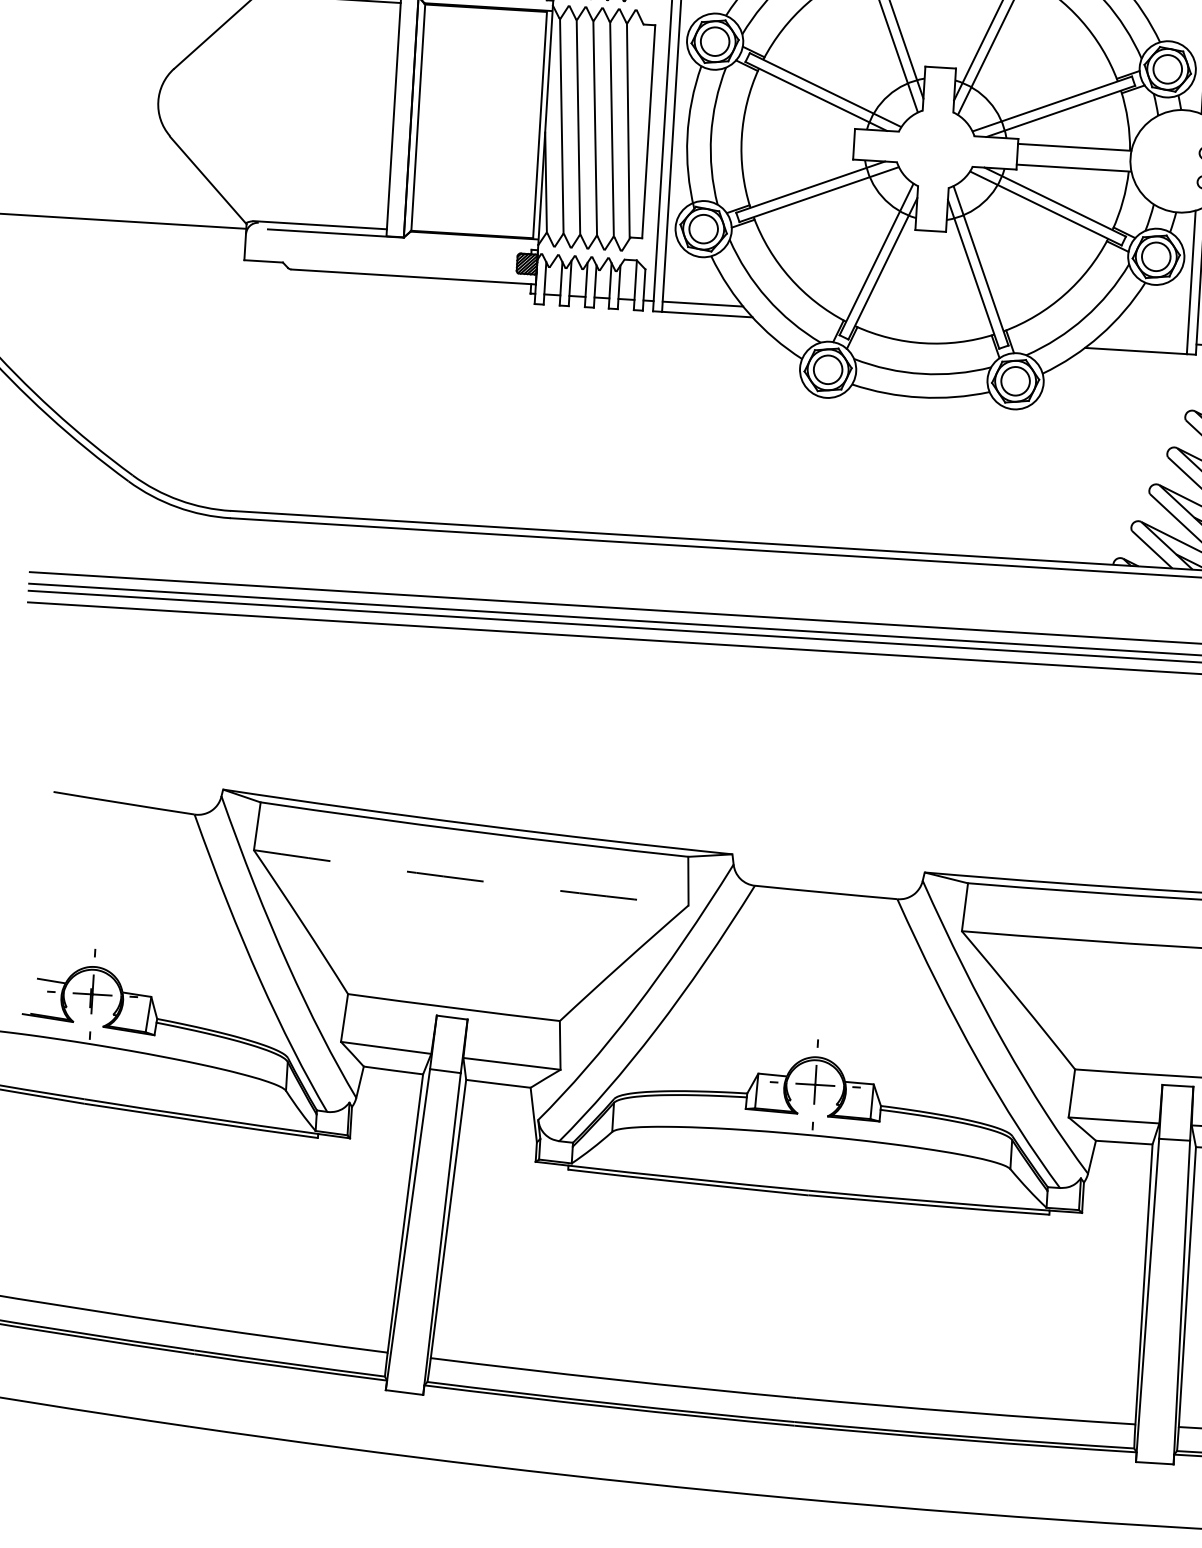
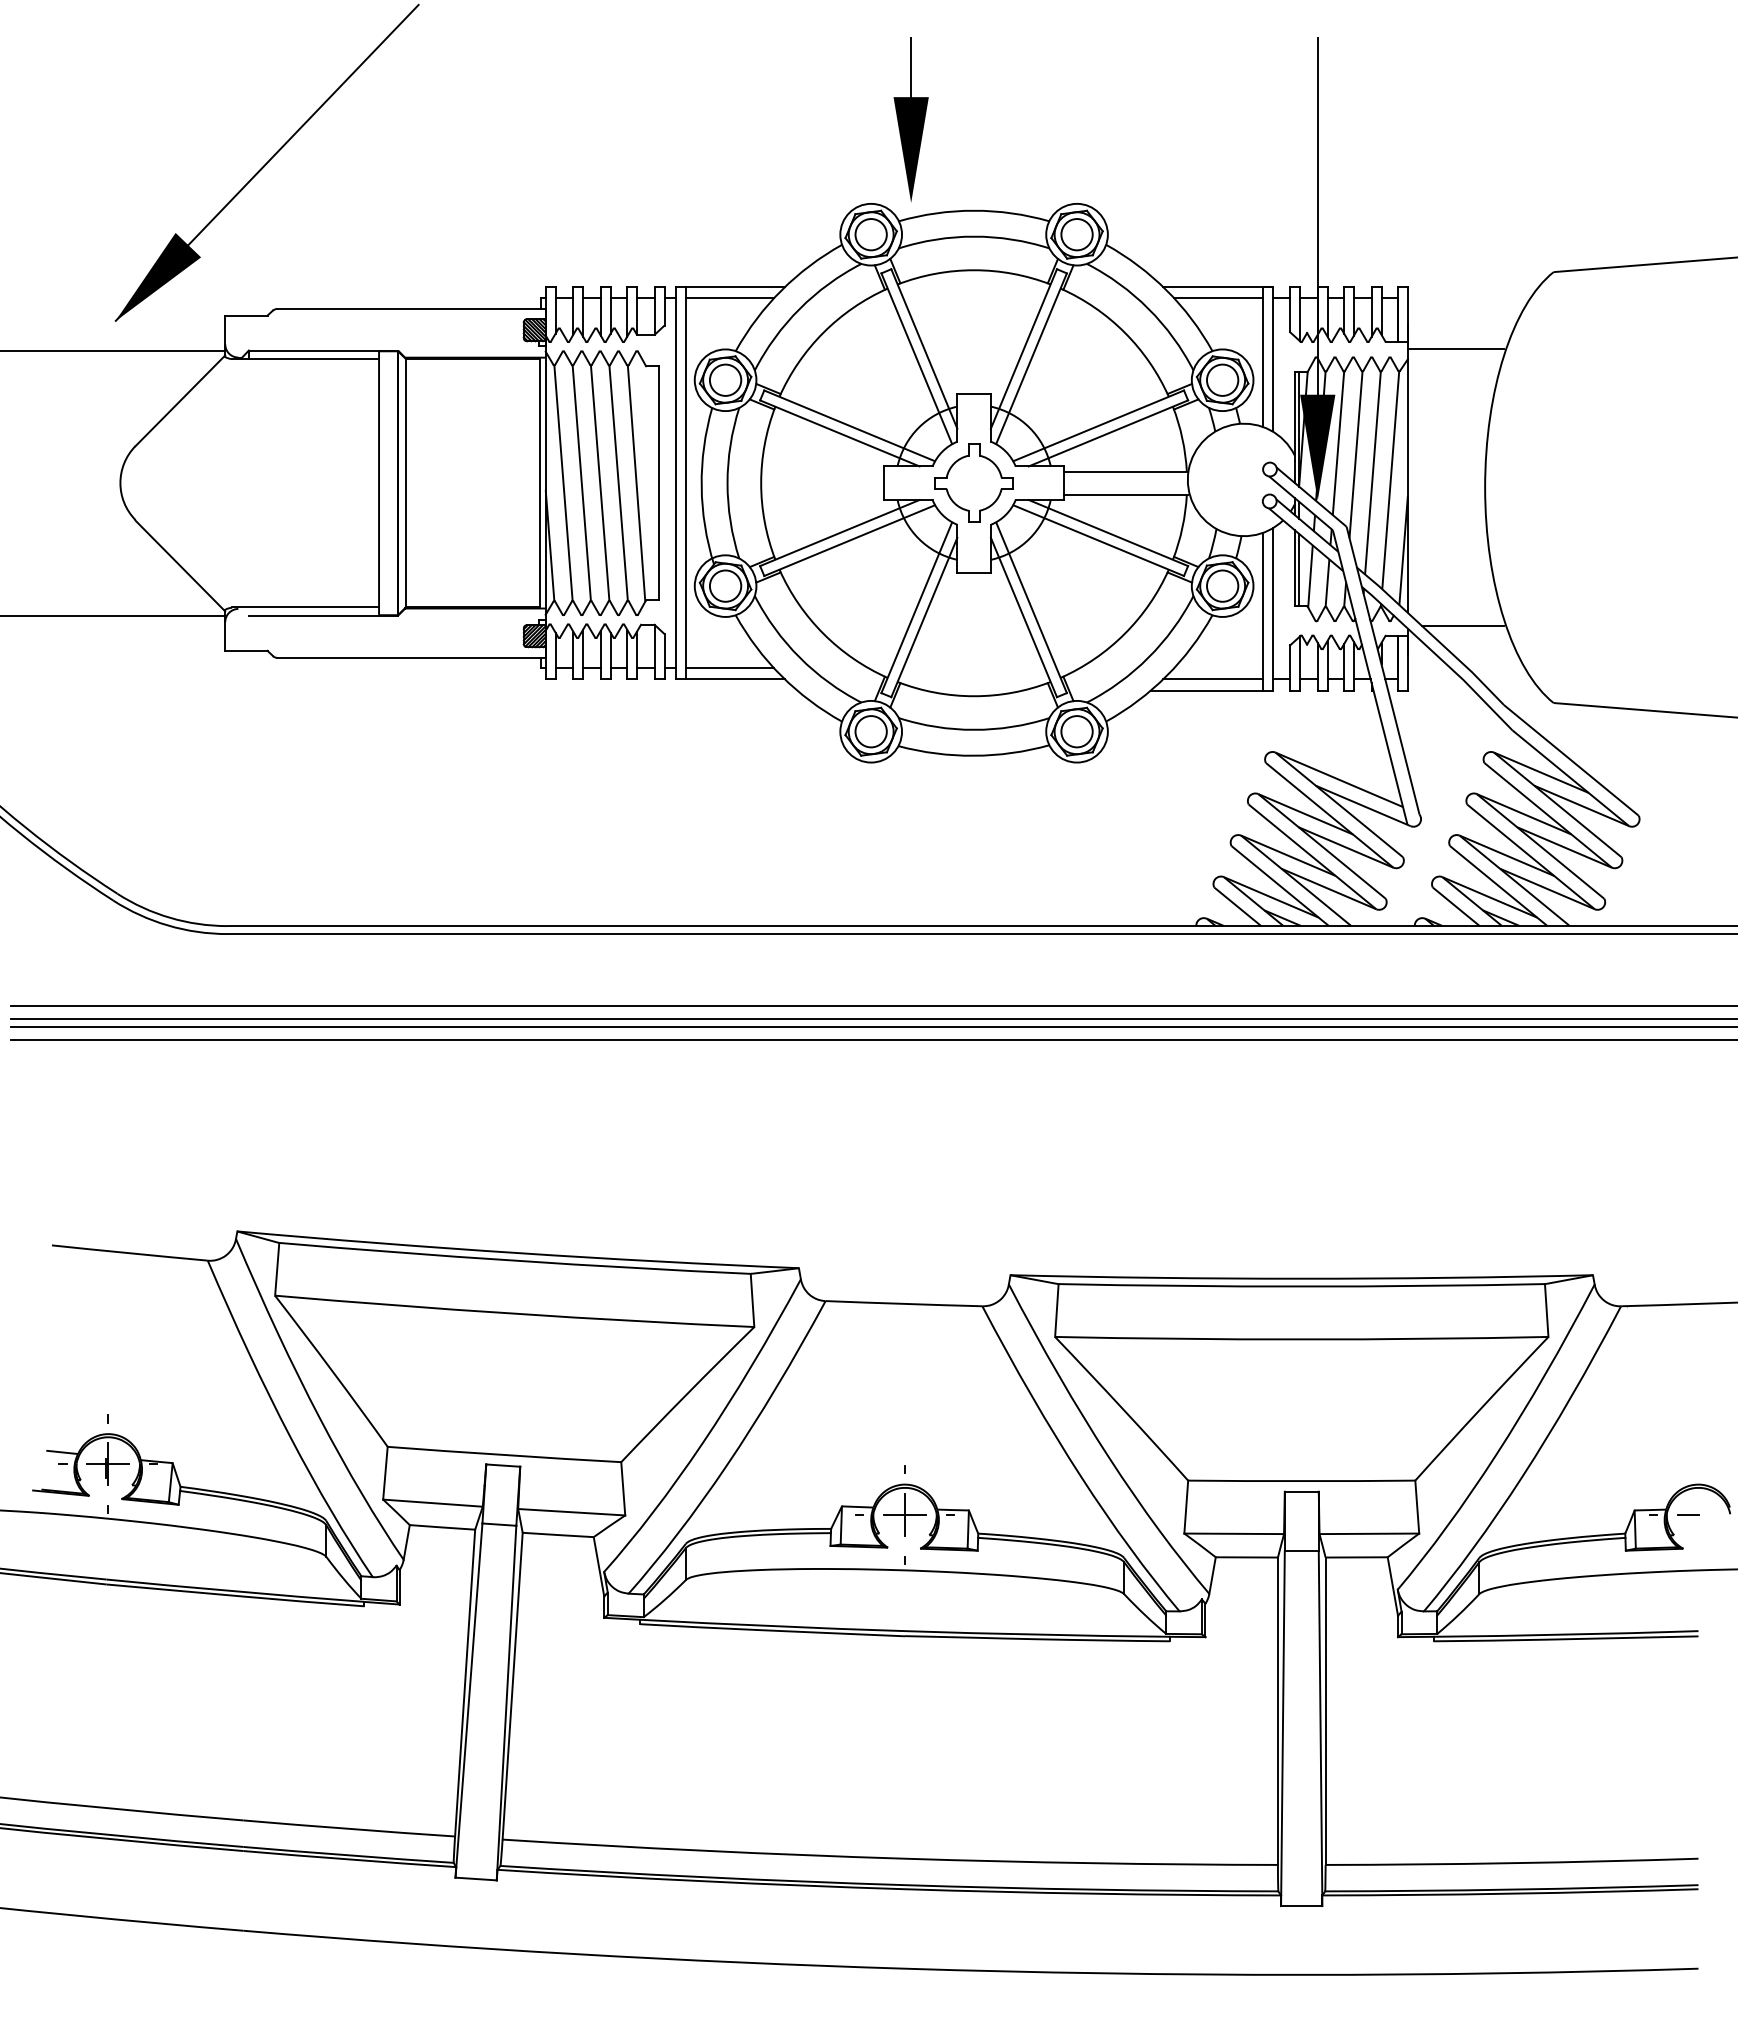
part: (935, 148) -> (973, 482), added
line: (1141, 341) -> (1212, 679), added
arc: (470, 879) -> (514, 1313), dashed -> solid

